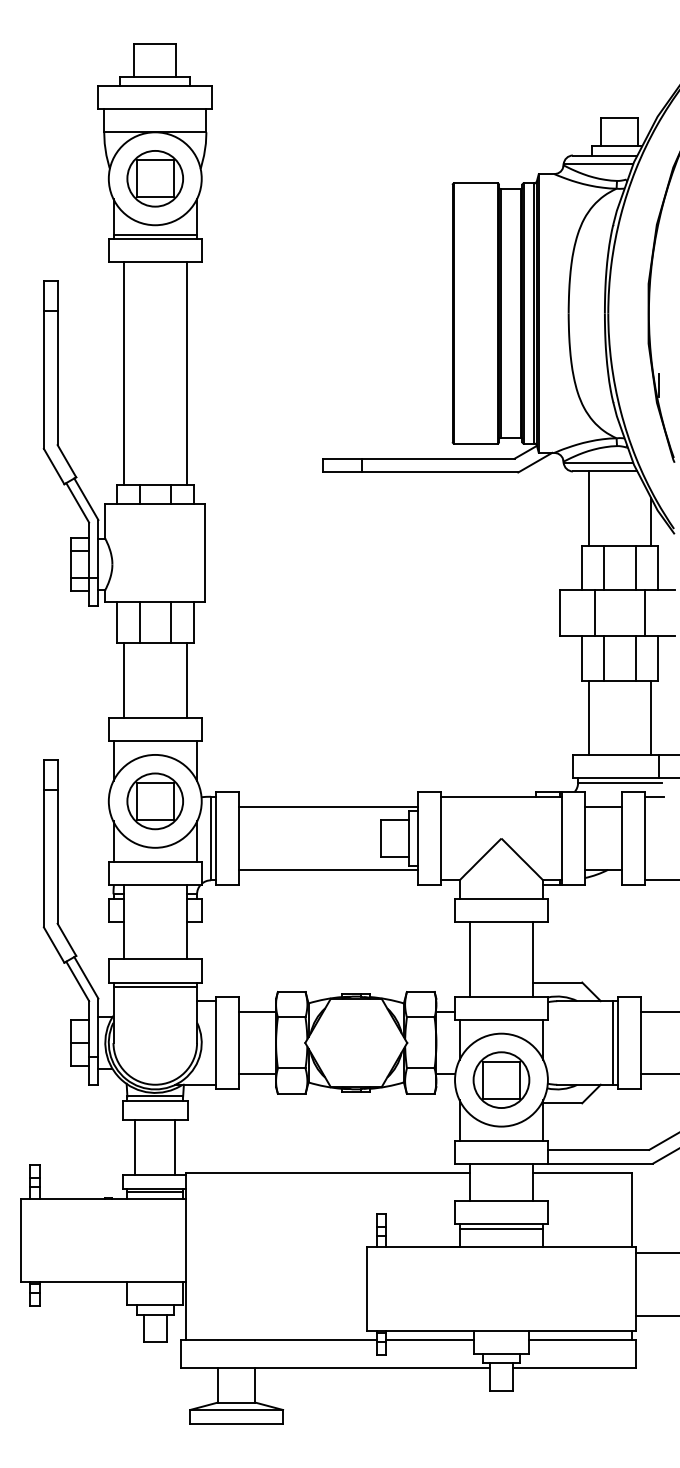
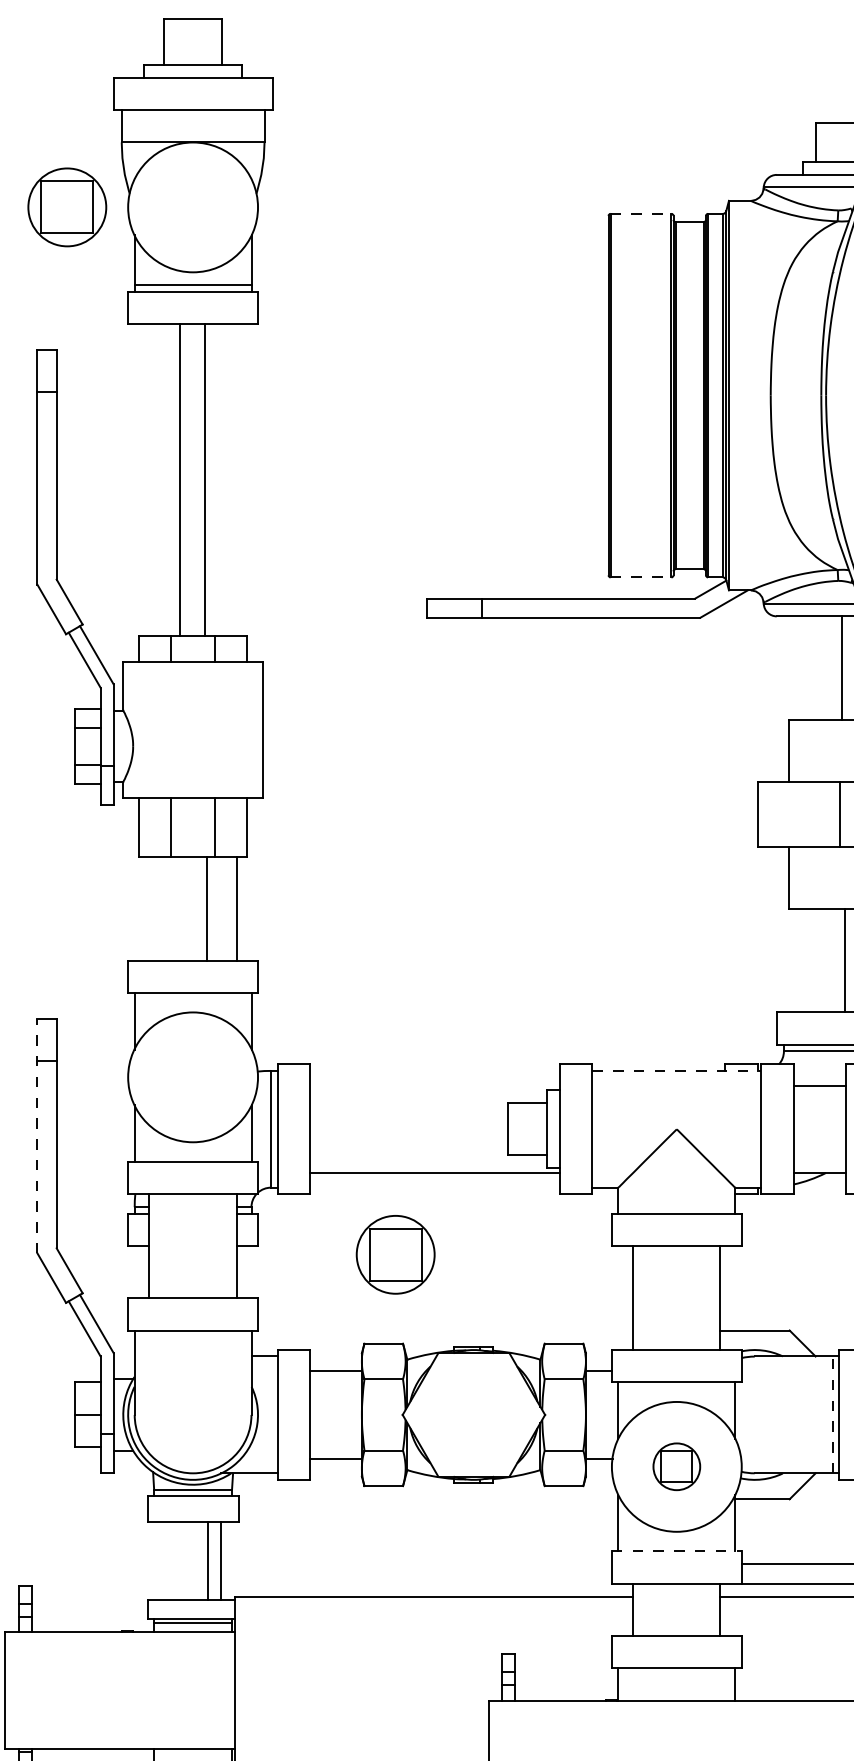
part: (154, 178) -> (66, 207), moved
line: (475, 183) -> (640, 214), solid -> dashed
line: (124, 373) -> (180, 479), moved
line: (186, 373) -> (204, 479), moved
line: (475, 443) -> (640, 577), solid -> dashed
line: (588, 508) -> (841, 668), moved
line: (604, 567) -> (820, 750), removed
line: (594, 612) -> (838, 813), moved
line: (604, 658) -> (820, 877), removed
line: (124, 680) -> (207, 908), moved
line: (588, 717) -> (844, 960), moved
line: (501, 796) -> (676, 1070), solid -> dashed
part: (154, 801) -> (394, 1254), moved
line: (327, 807) -> (433, 1085), removed
line: (43, 843) -> (36, 1136), solid -> dashed
line: (155, 987) -> (193, 1337), removed
line: (612, 1042) -> (831, 1414), solid -> dashed
part: (501, 1079) -> (676, 1465), size x0.6
line: (501, 1140) -> (676, 1551), solid -> dashed
line: (135, 1147) -> (208, 1560), moved
line: (501, 1228) -> (676, 1674), removed

